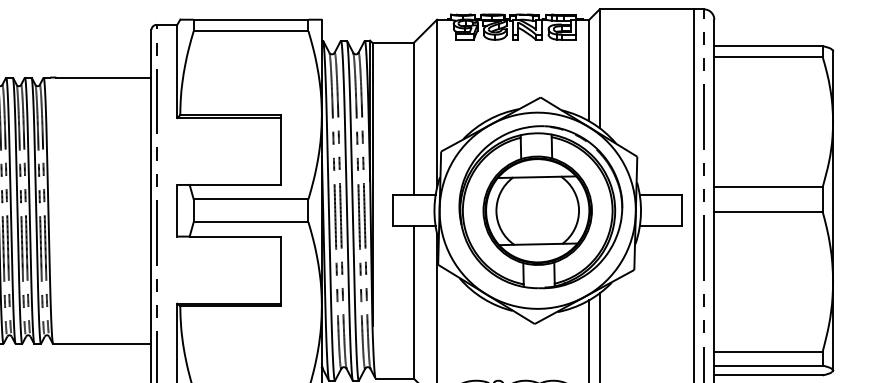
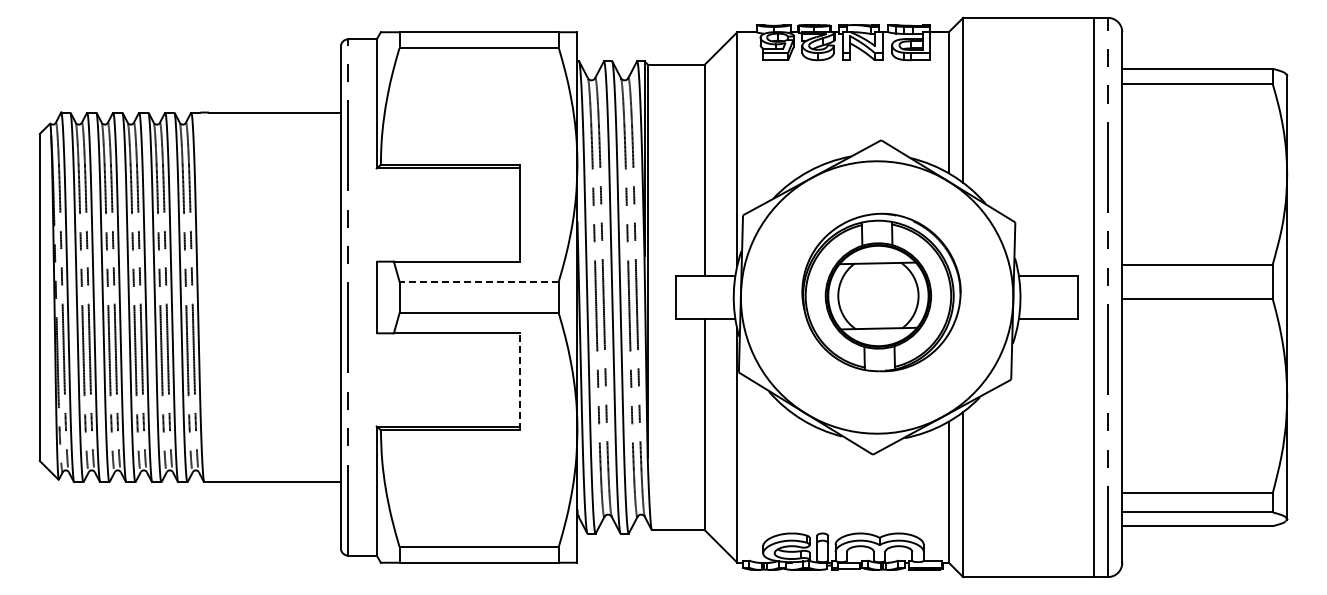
line: (251, 199) -> (479, 281), solid -> dashed
part: (540, 207) -> (881, 292), size x0.7
line: (280, 271) -> (520, 381), solid -> dashed

